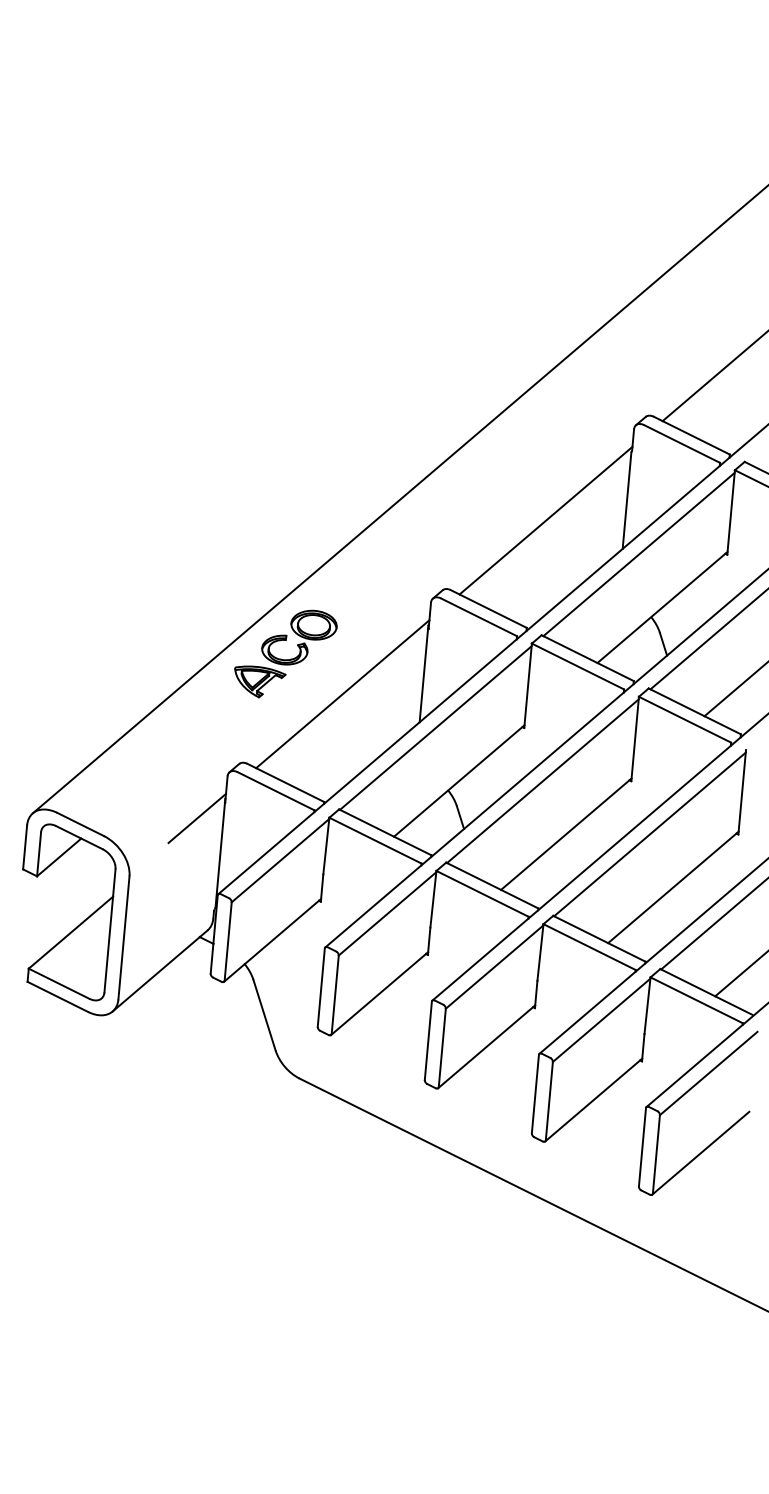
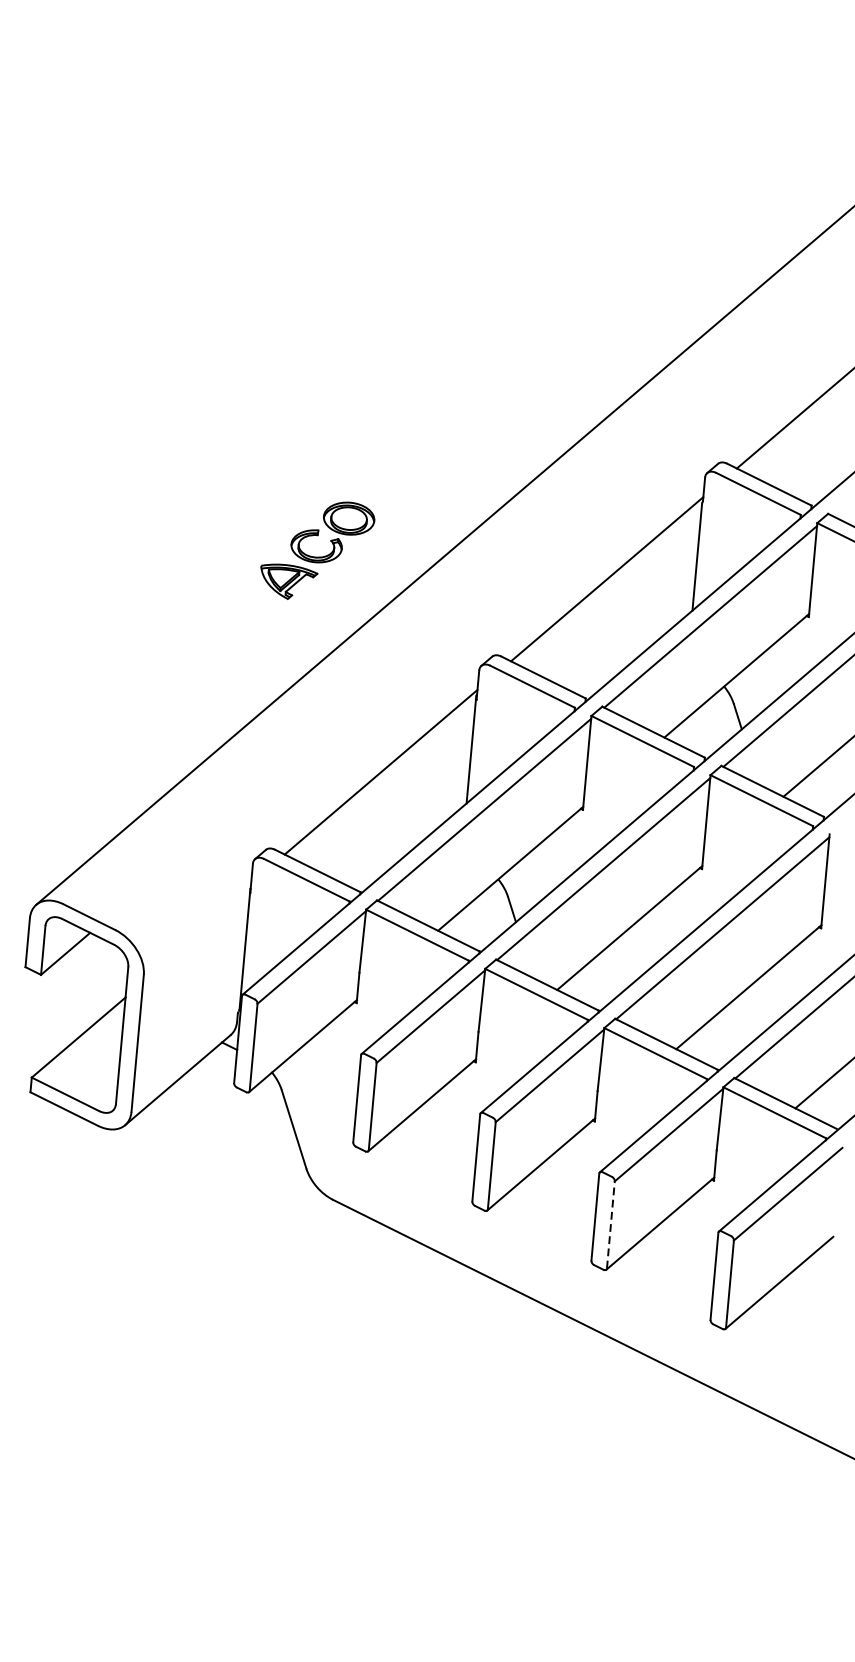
part: (285, 653) -> (317, 550), moved
line: (197, 817) -> (219, 909), removed
line: (549, 1100) -> (611, 1224), solid -> dashed

